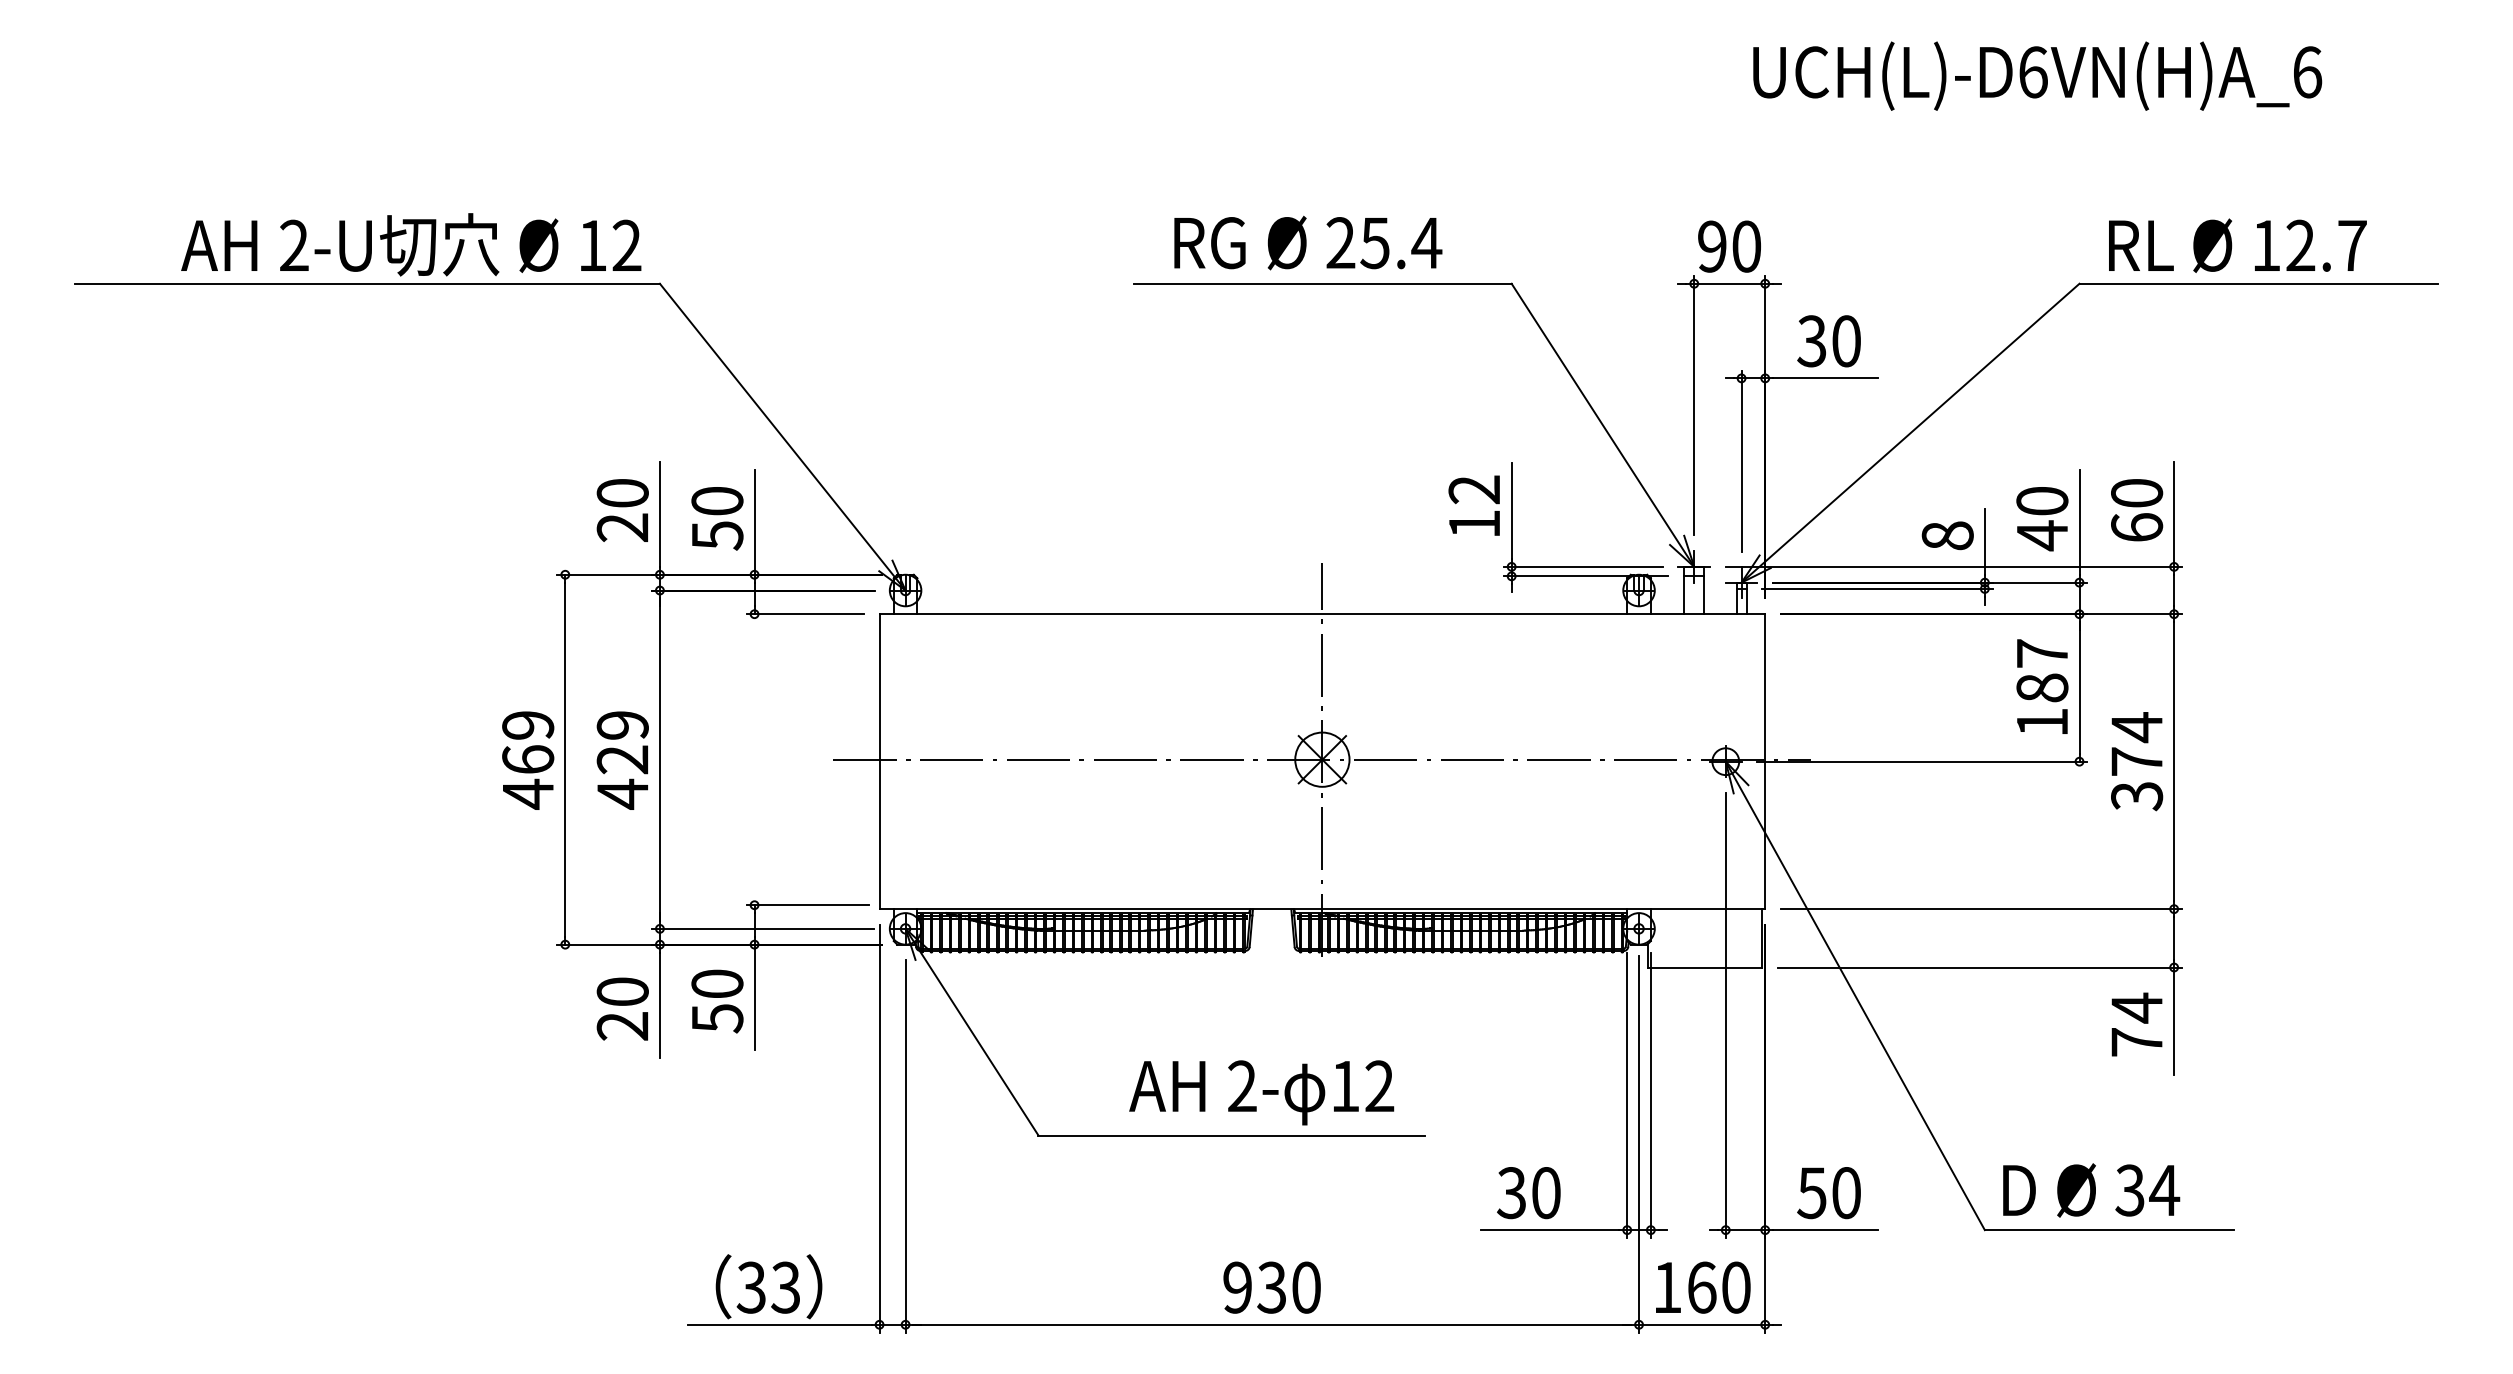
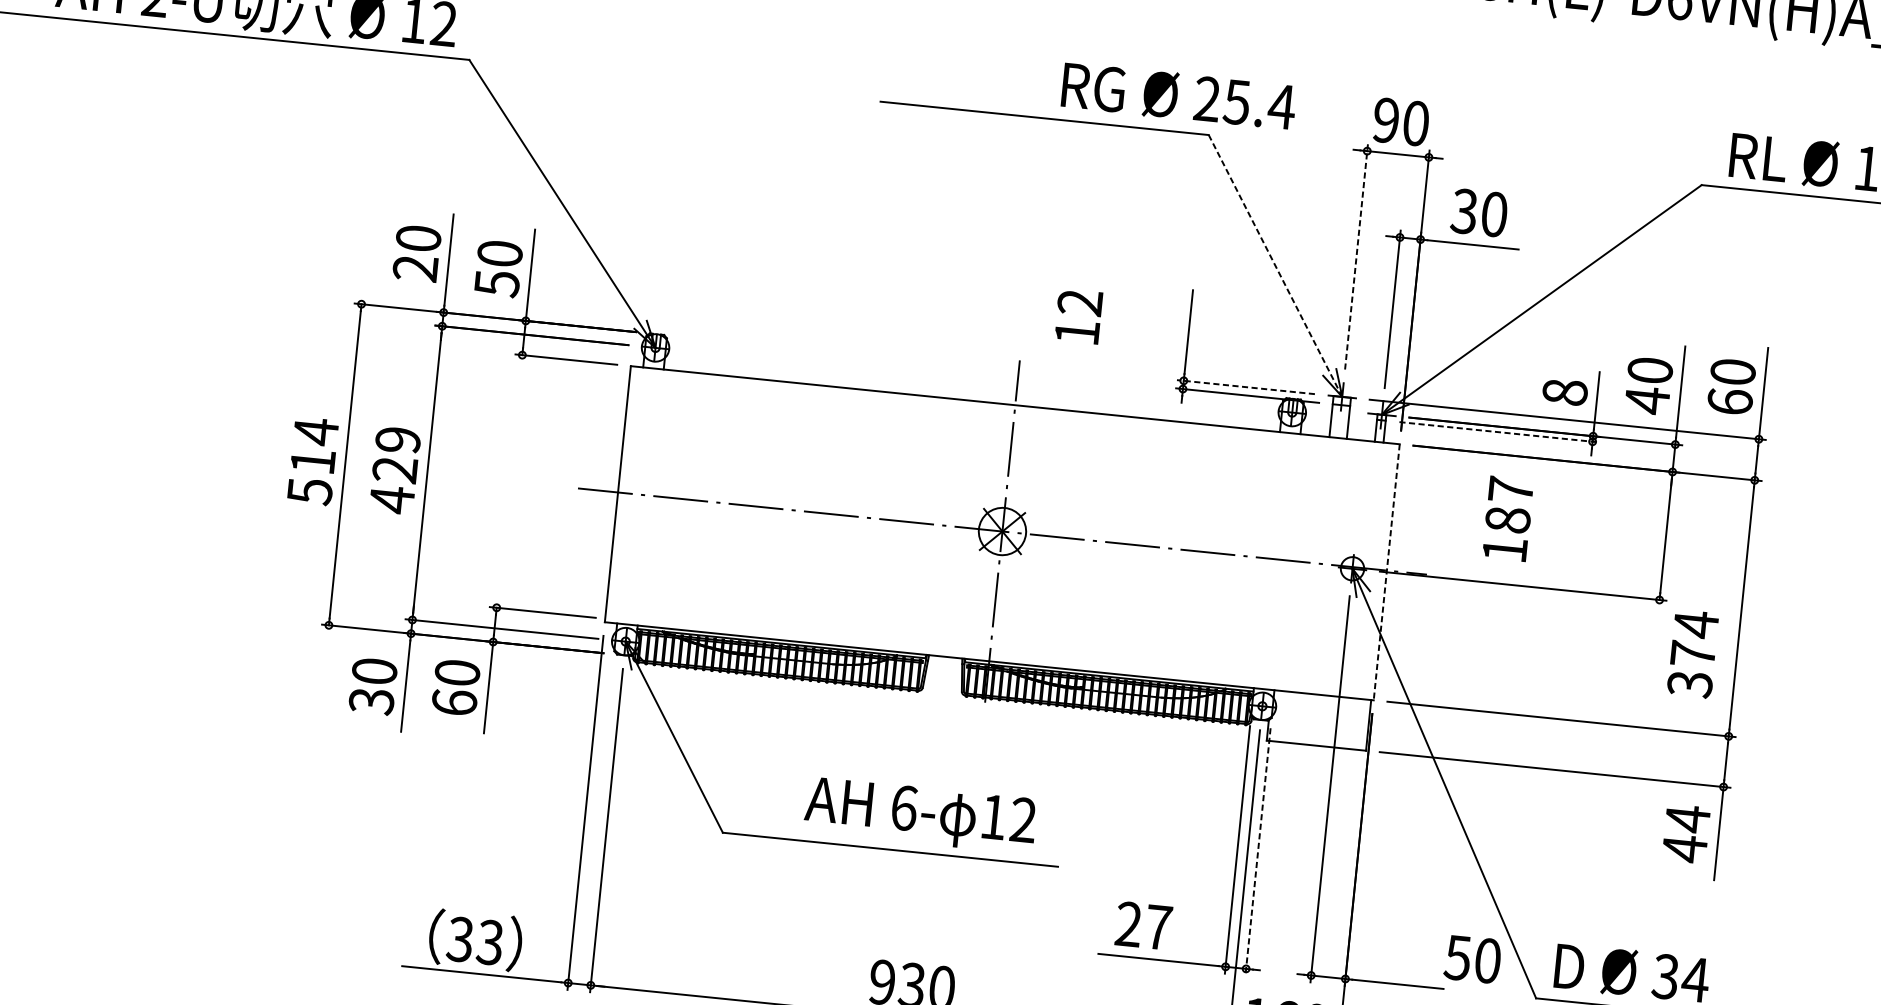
text: (1308, 242) -> (1179, 95), moved
line: (1694, 405) -> (1356, 256), solid -> dashed
line: (1602, 424) -> (1275, 265), solid -> dashed
text: (1473, 505) -> (1077, 316), moved
line: (1582, 566) -> (1245, 386), solid -> dashed
line: (1878, 588) -> (1500, 431), solid -> dashed
text: (2042, 686) -> (1508, 518), moved
text: (528, 759) -> (313, 461), 469 -> 514
text: (2137, 761) -> (1693, 654), moved
line: (1765, 762) -> (1386, 573), solid -> dashed
text: (717, 1018) -> (454, 702), 50 -> 60
text: (622, 1026) -> (371, 701), 20 -> 30
text: (2136, 1042) -> (1684, 848), 74 -> 44
text: (1242, 1086) -> (904, 808), 2- -> 6-
line: (1650, 1095) -> (1257, 851), solid -> dashed
text: (1528, 1193) -> (1143, 926), 30 -> 27
text: (1828, 1193) -> (1472, 959), moved

